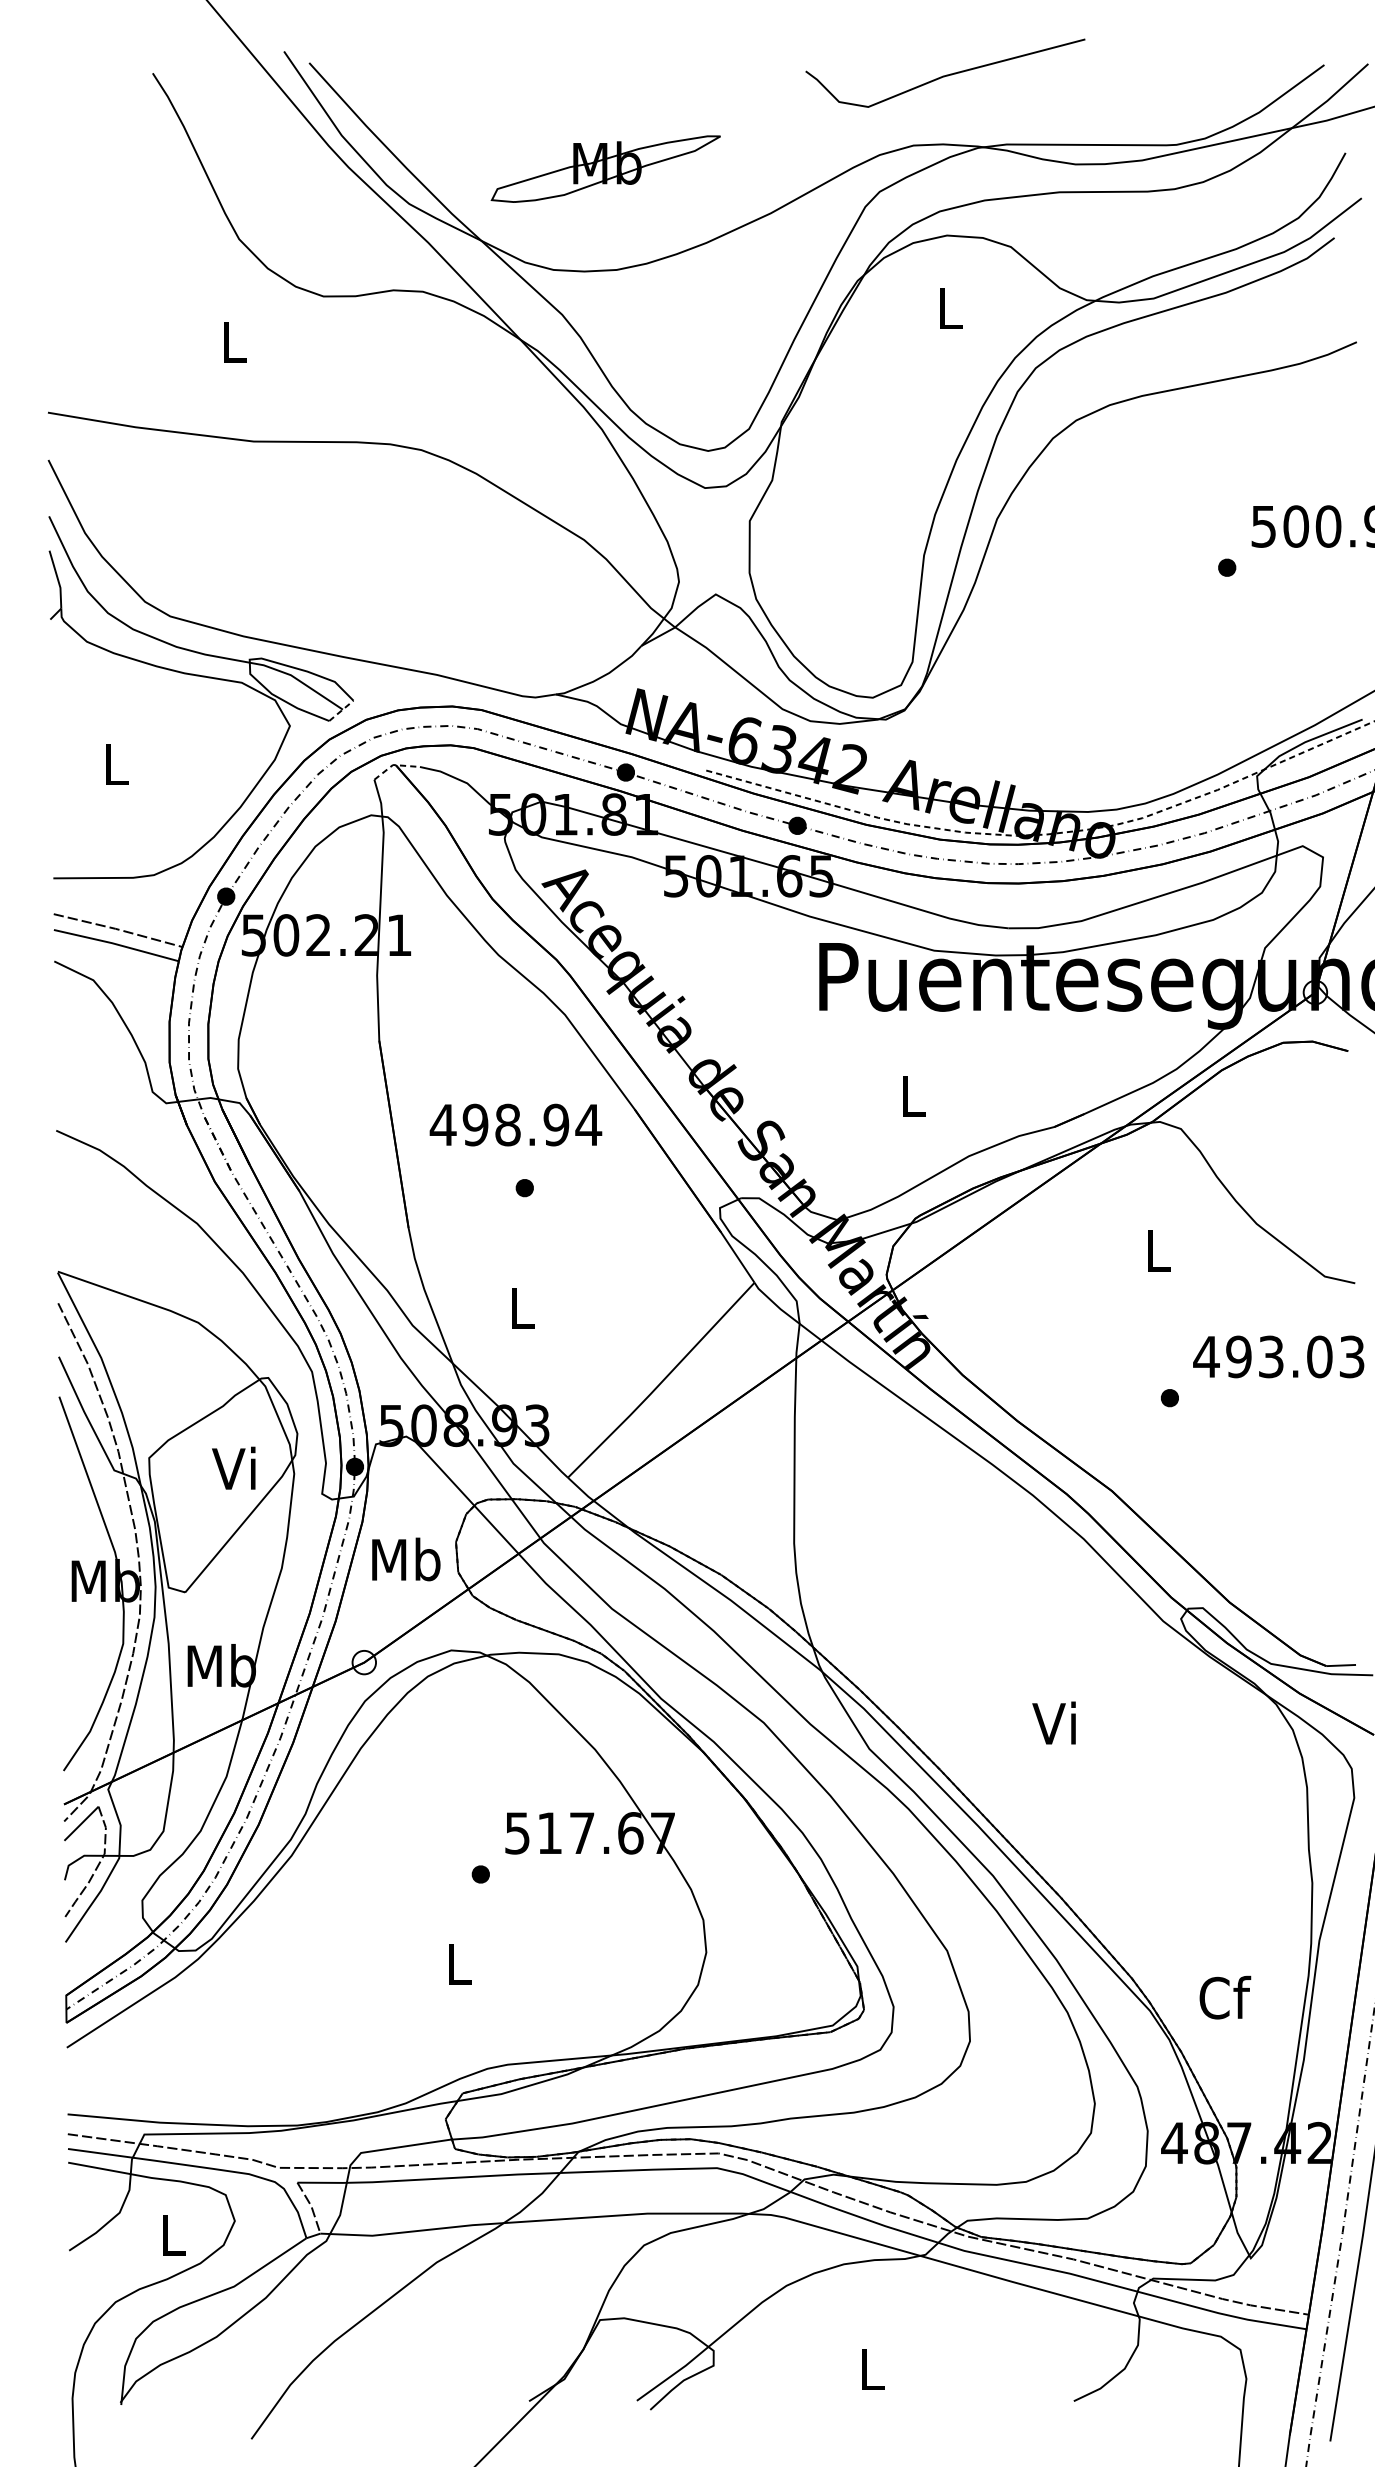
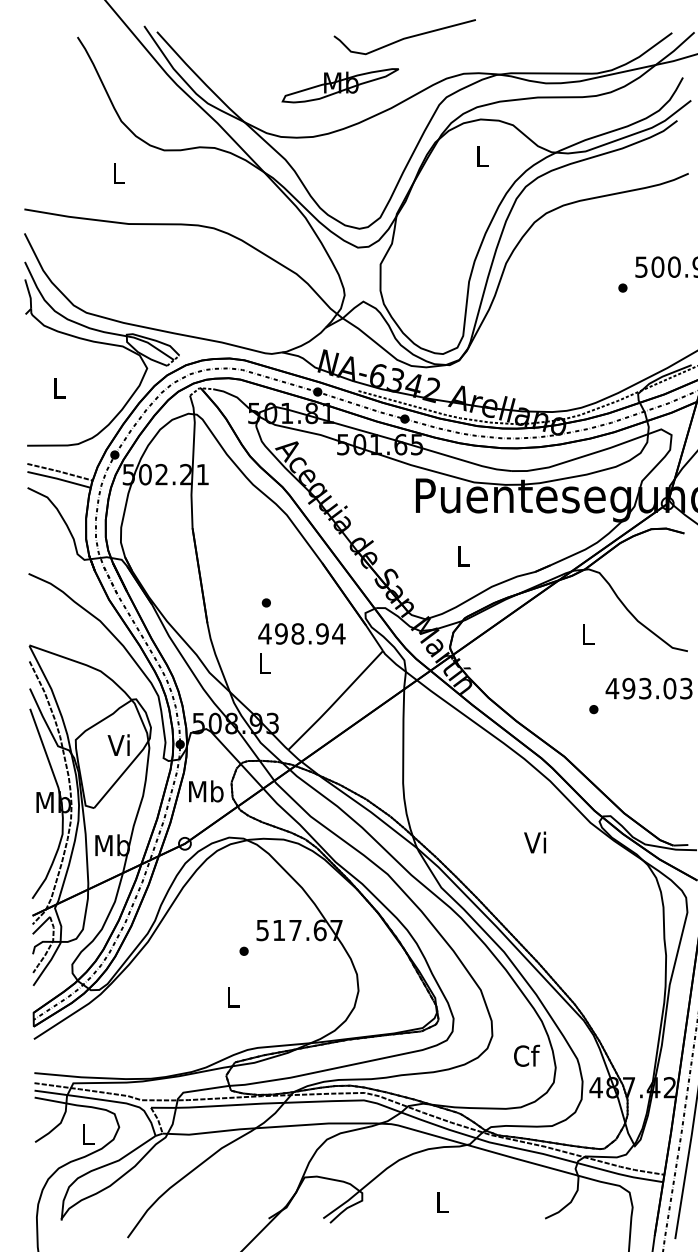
curve: (944, 74) -> (404, 37), moved
part: (605, 168) -> (340, 85), moved
text: (515, 1124) -> (301, 633), moved
text: (1052, 1723) -> (534, 842), moved
text: (1224, 1996) -> (526, 1055), moved

